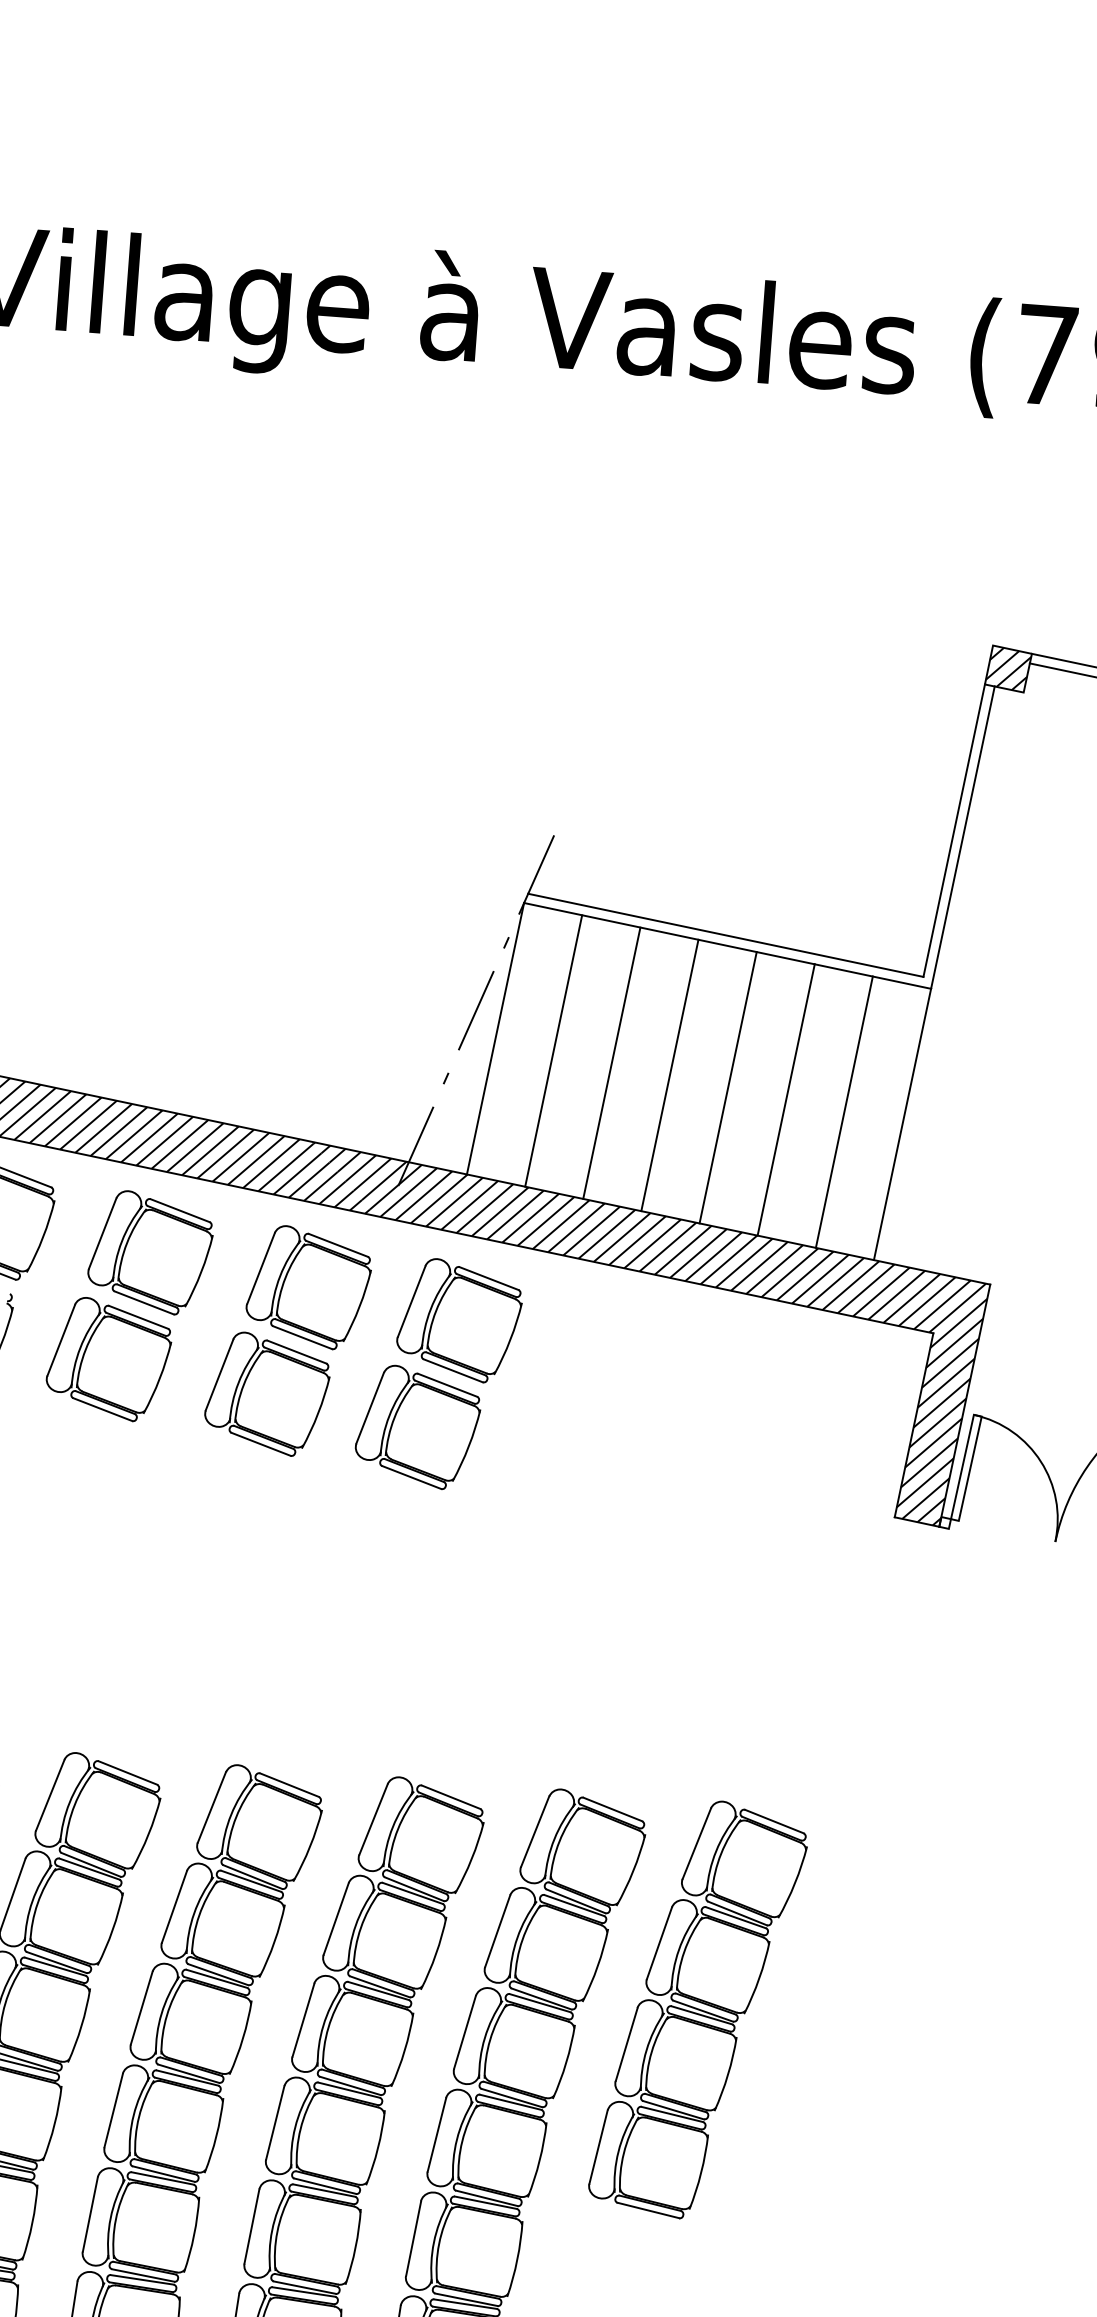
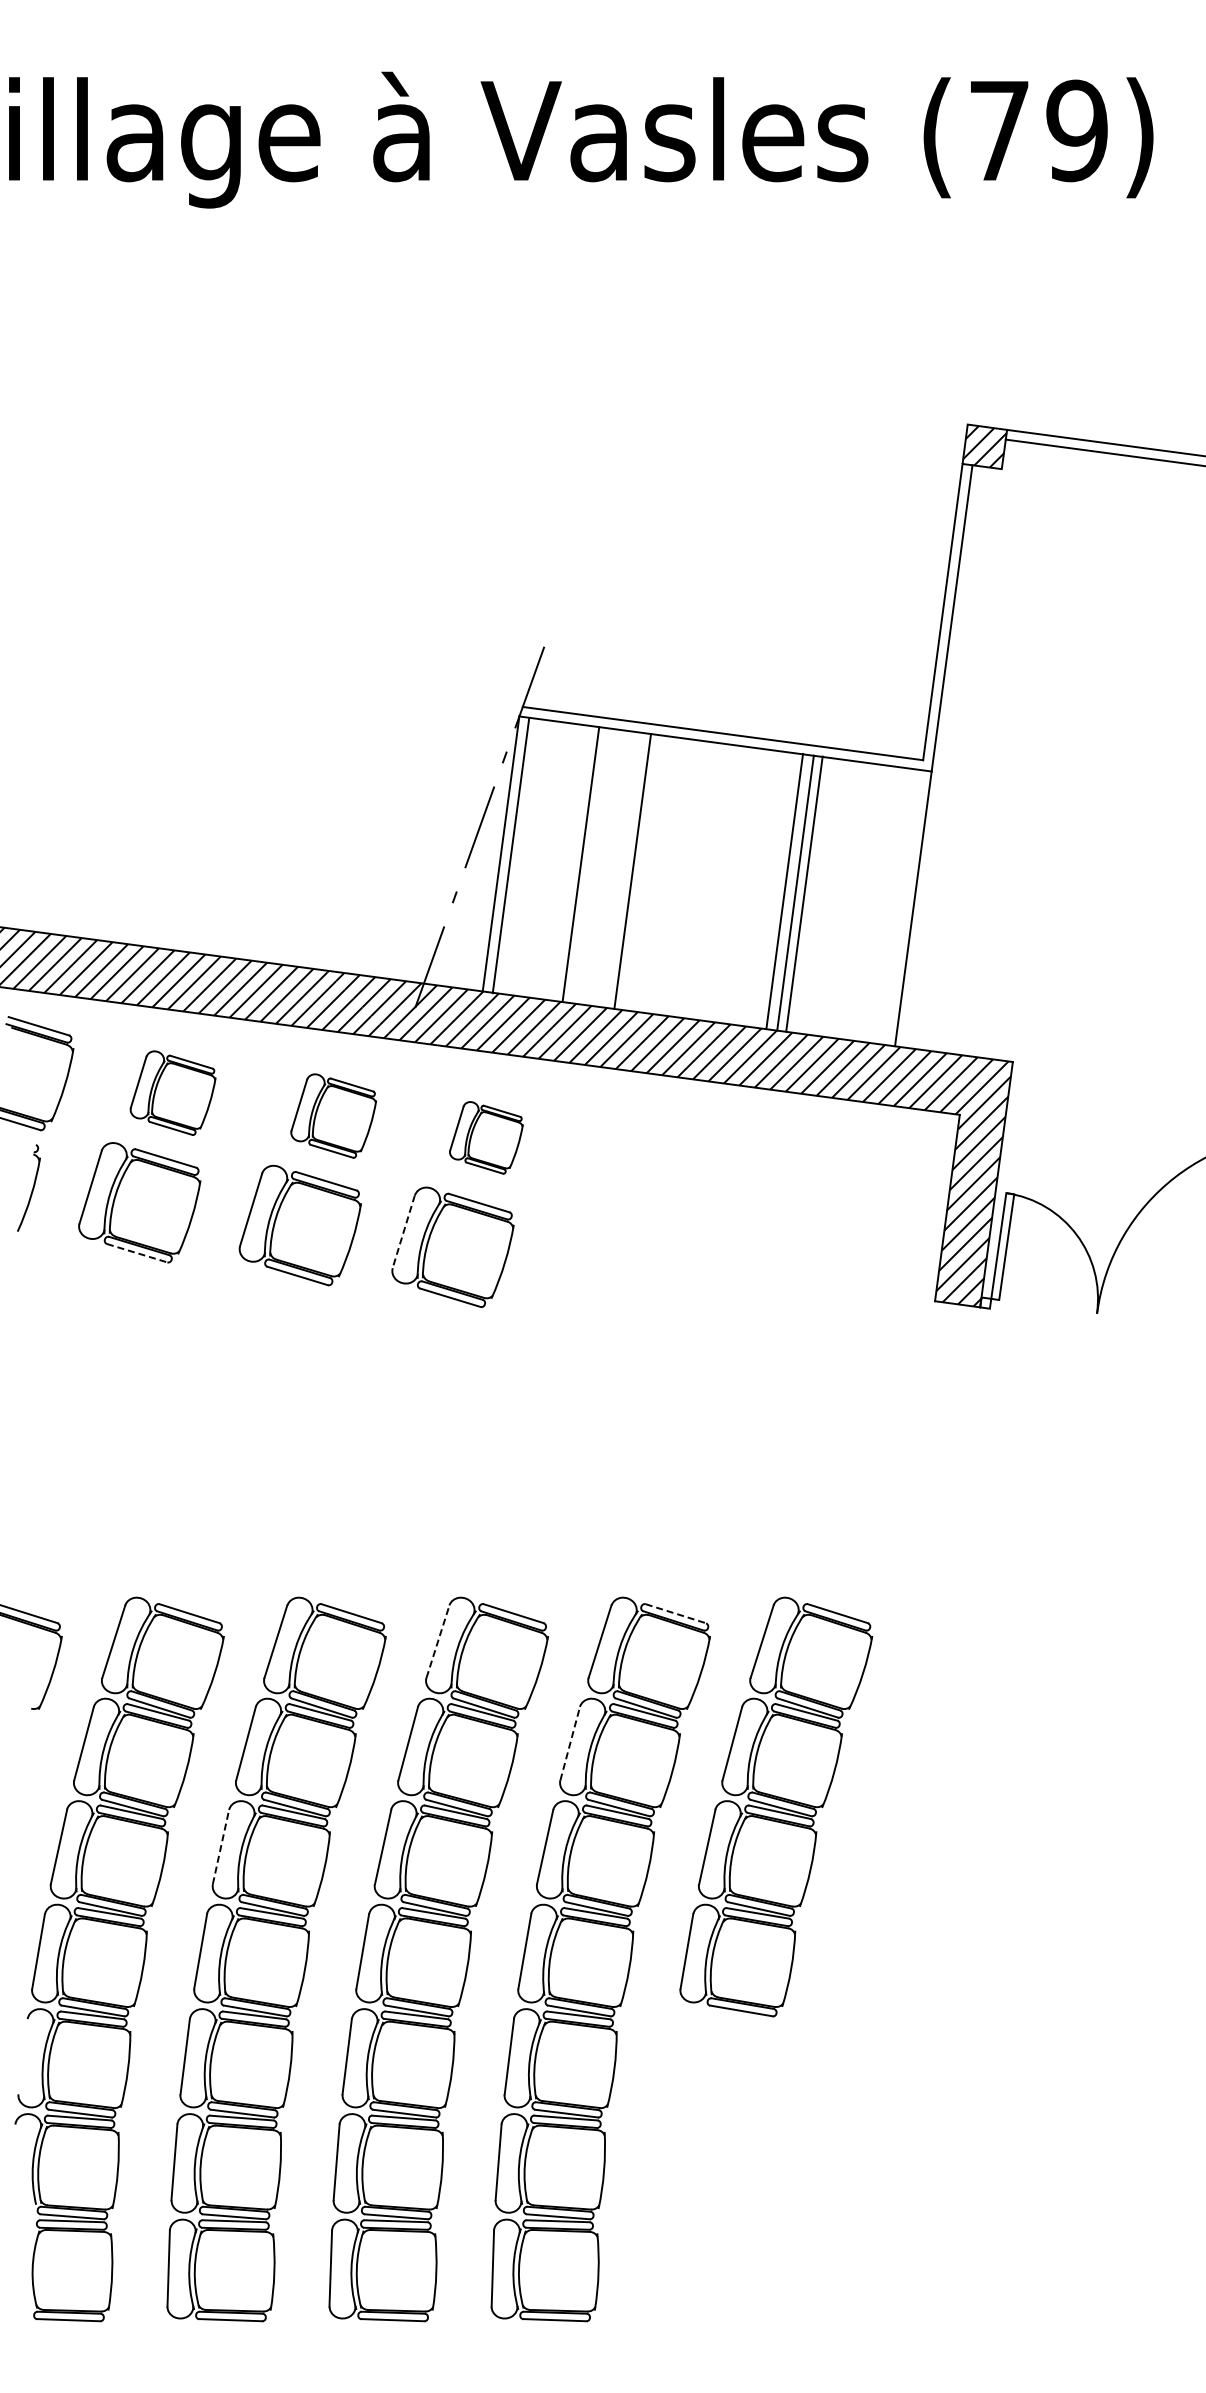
line: (553, 1050) -> (510, 855), moved
line: (611, 1063) -> (580, 864), moved
line: (669, 1075) -> (632, 871), moved
line: (727, 1086) -> (784, 890), moved
line: (844, 1111) -> (804, 893), moved
part: (149, 1251) -> (172, 1092), size x0.7
part: (308, 1286) -> (333, 1115), size x0.7
part: (459, 1320) -> (486, 1137), size x0.6
line: (369, 1407) -> (403, 1231), solid -> dashed
line: (103, 1409) -> (137, 1253), solid -> dashed
line: (612, 1809) -> (675, 1613), solid -> dashed
line: (374, 1819) -> (438, 1641), solid -> dashed
line: (498, 1930) -> (570, 1743), solid -> dashed
line: (142, 2007) -> (221, 1846), solid -> dashed

